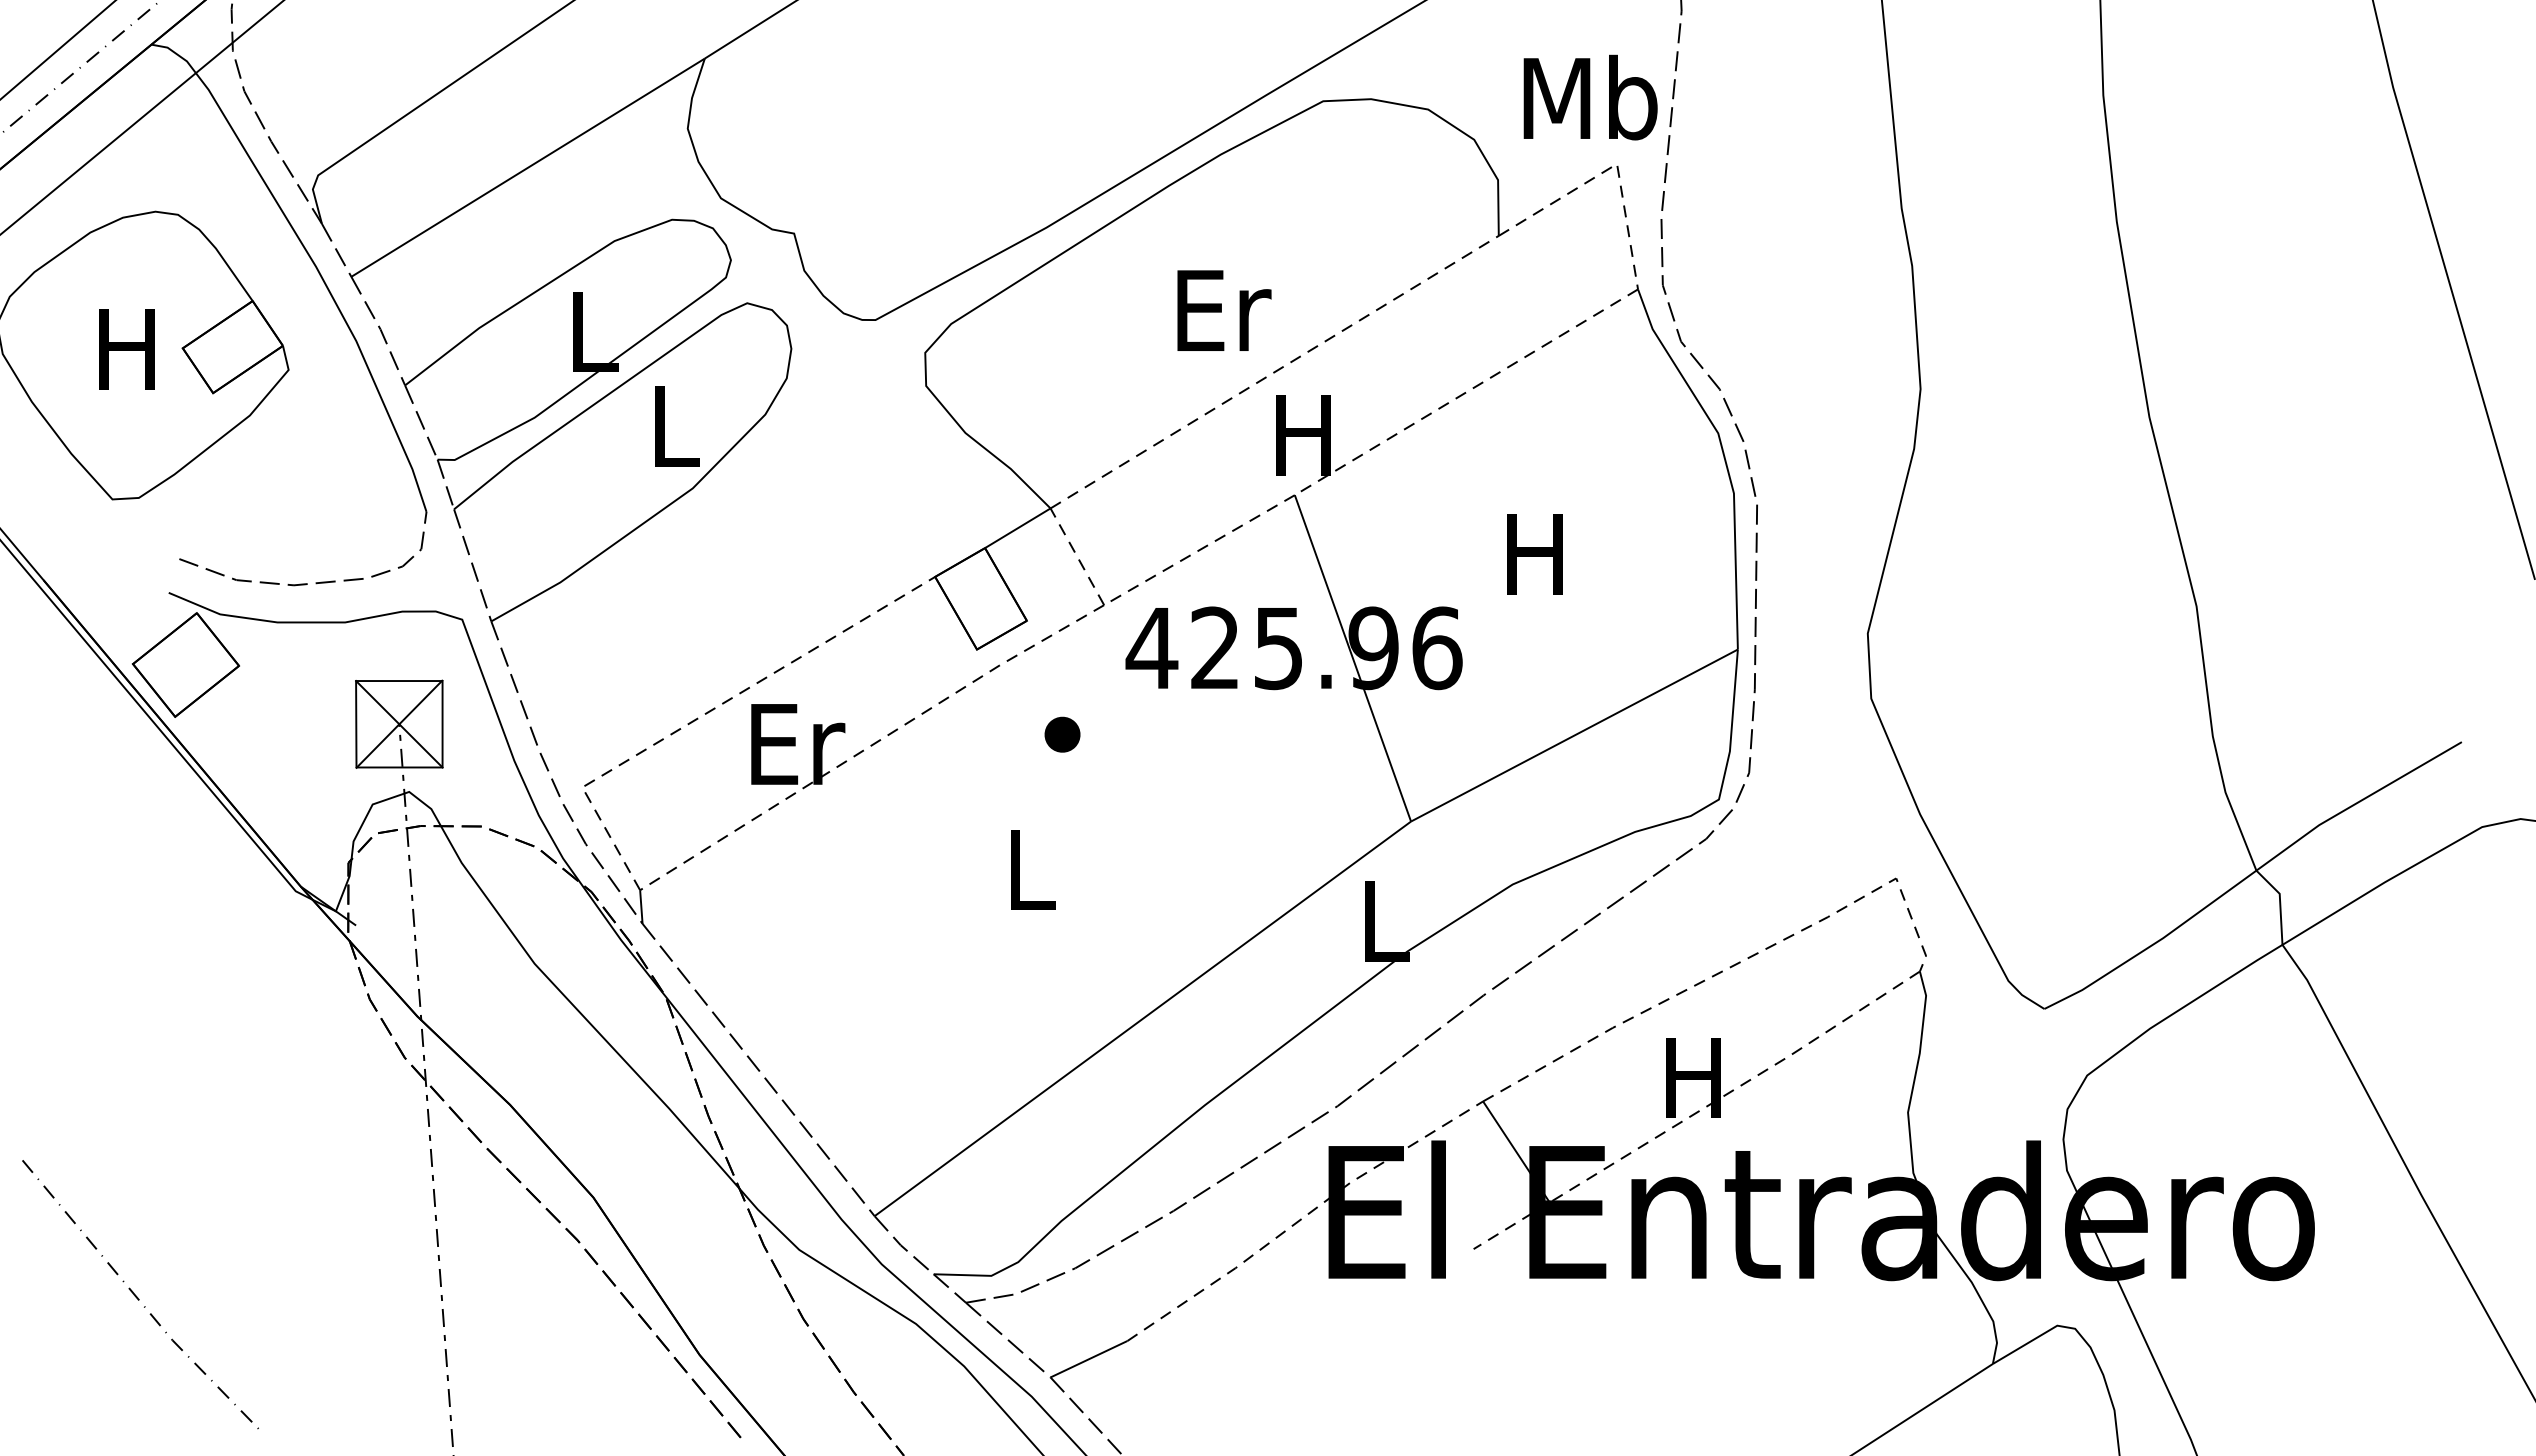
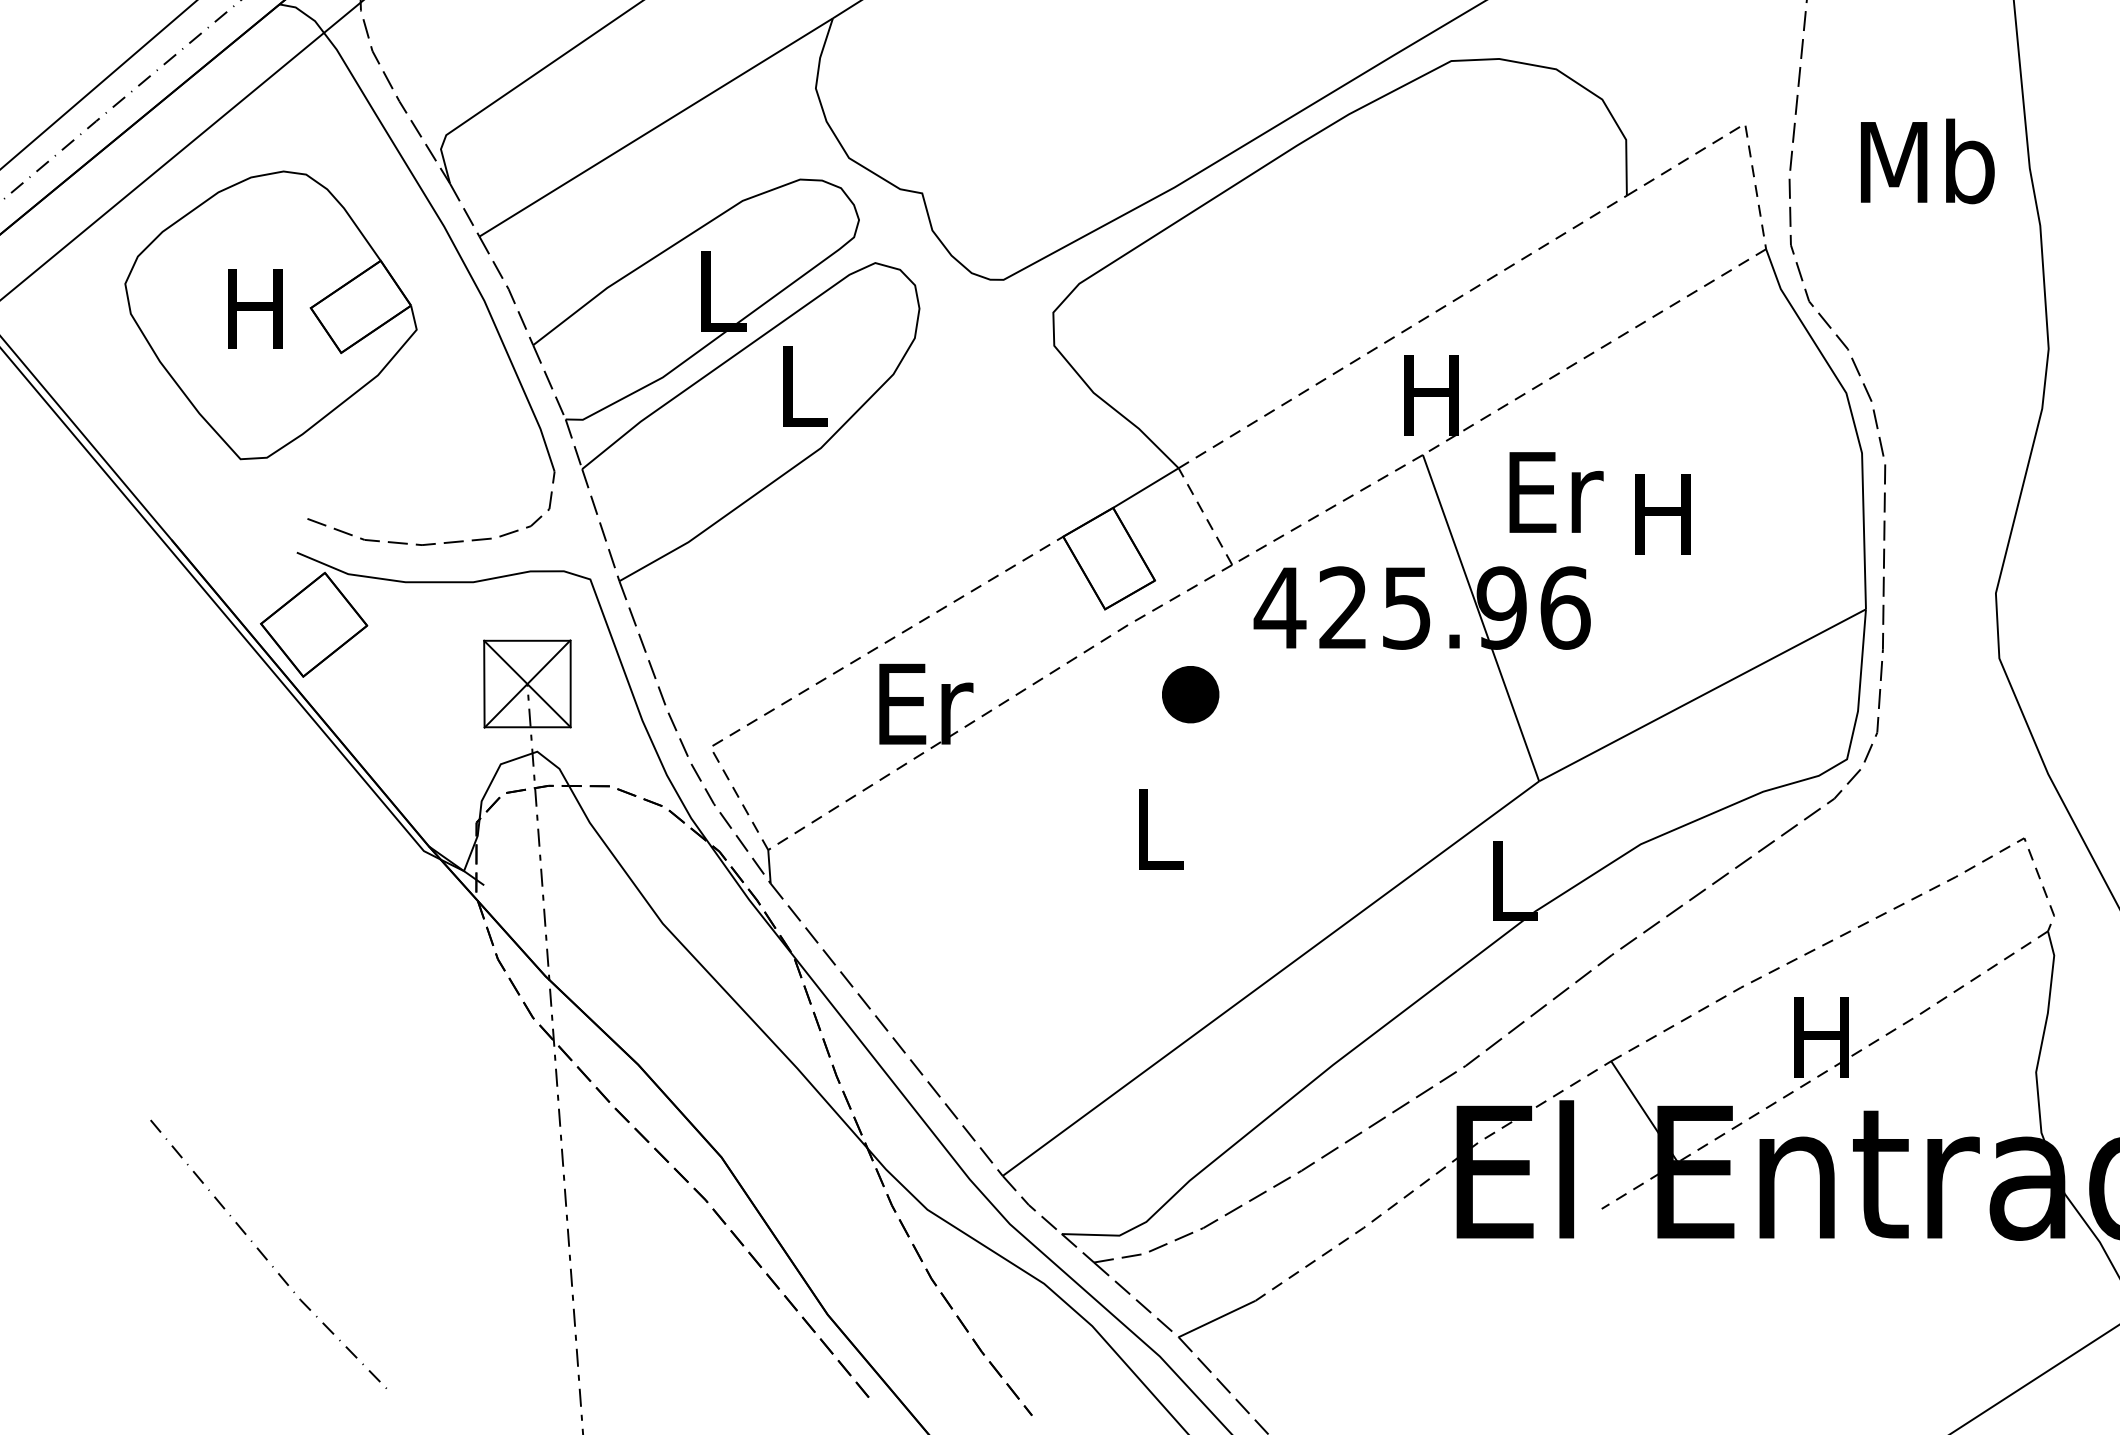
text: (1590, 97) -> (1927, 161), moved
text: (1224, 310) -> (1556, 492), moved
part: (1062, 734) -> (1190, 694), size x1.6

